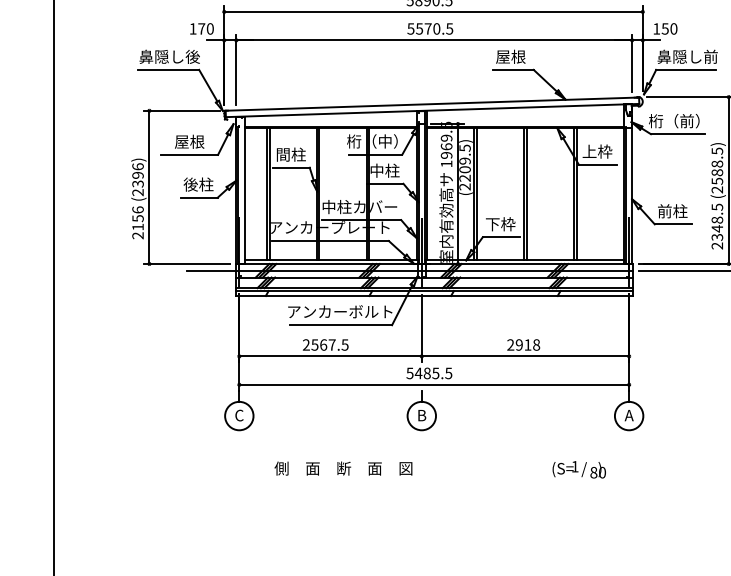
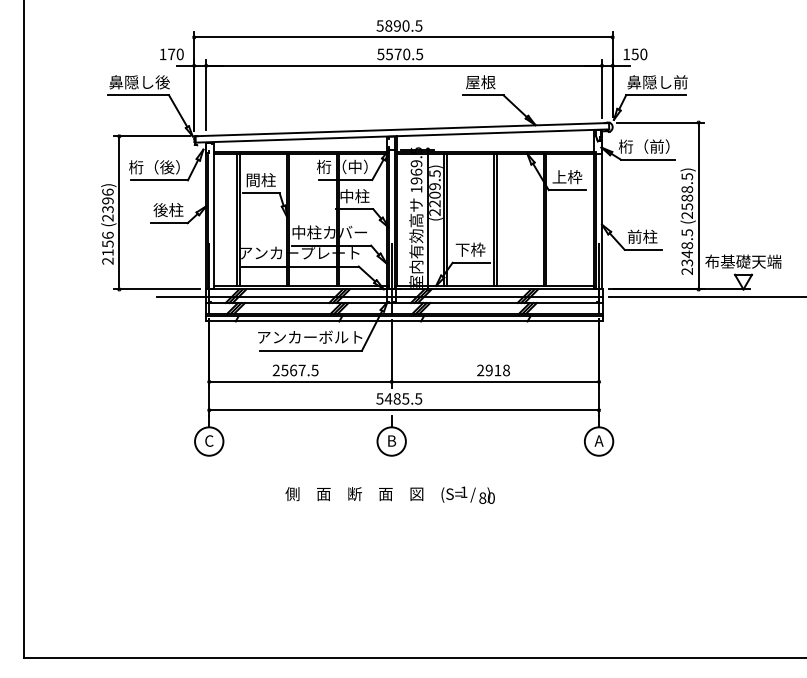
text: (184, 142) -> (154, 167), 屋根 -> 桁（後）
text: (343, 469) -> (354, 494), moved
text: (578, 469) -> (467, 494), moved

